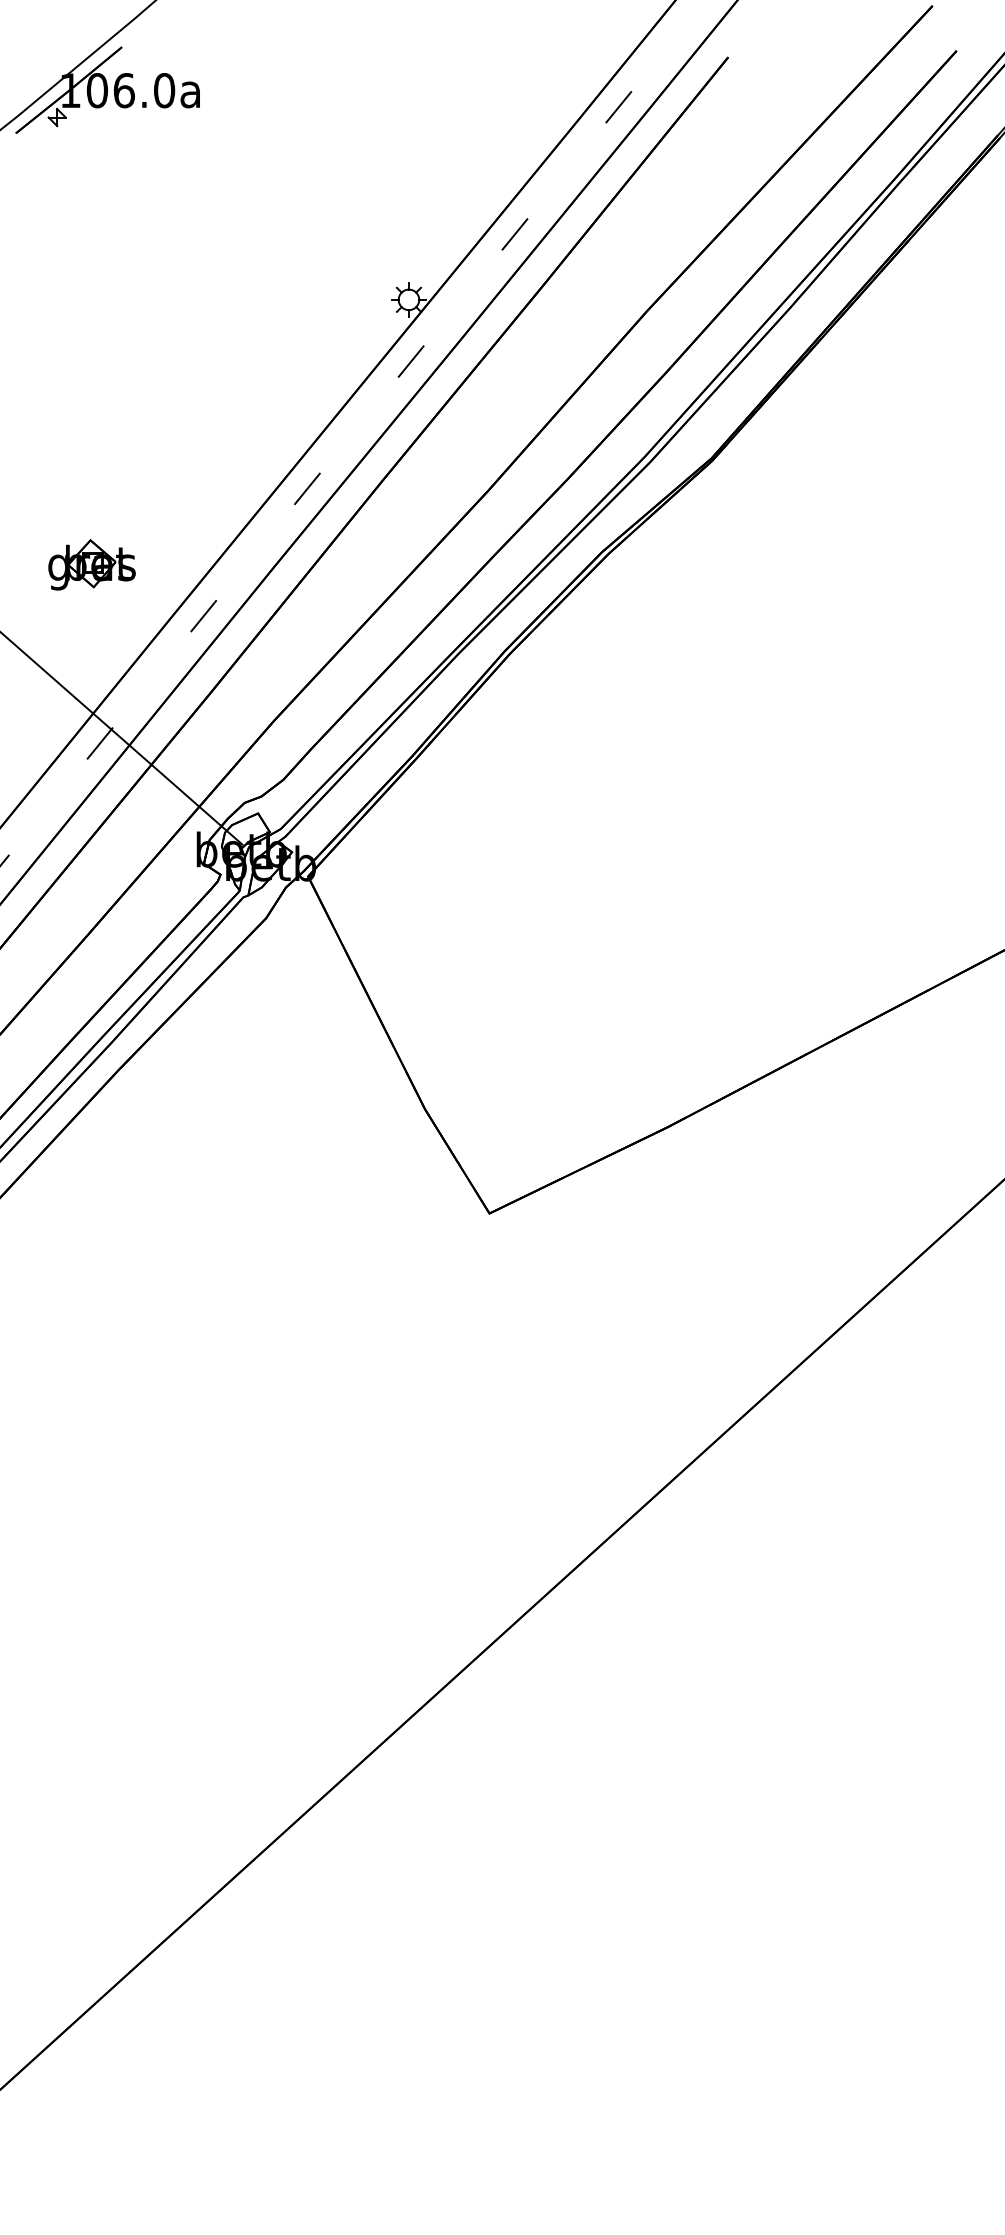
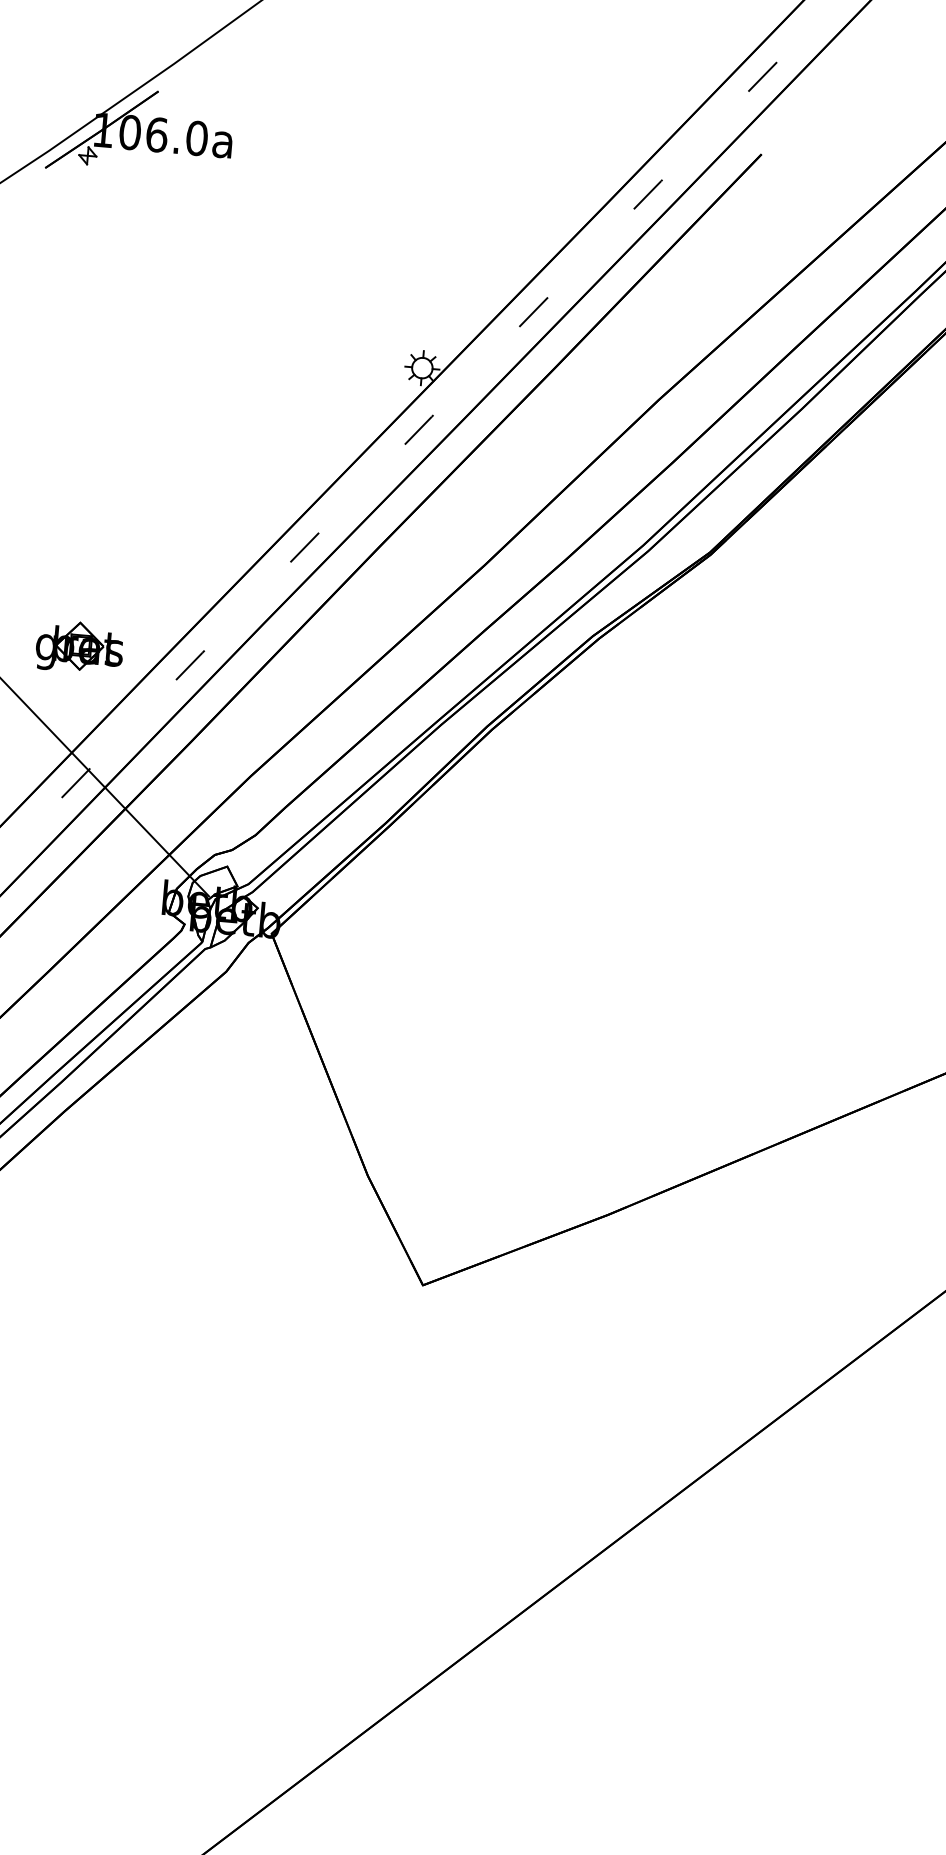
part: (91, 564) -> (79, 646), moved

